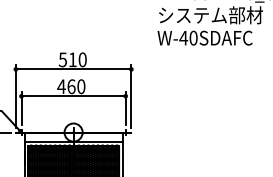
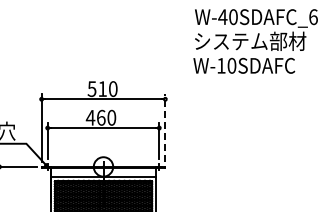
text: (183, 37) -> (221, 65), W-40SDAFC -> W-10SDAFC
line: (131, 96) -> (165, 128), solid -> dashed

